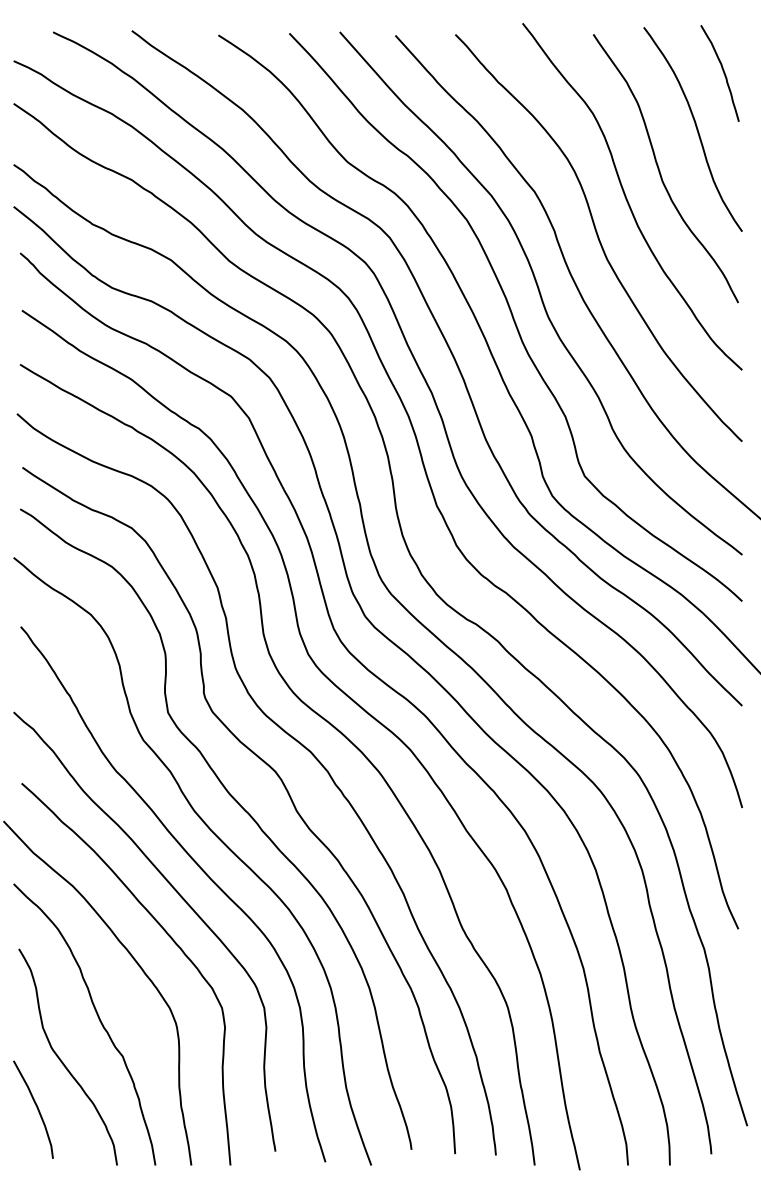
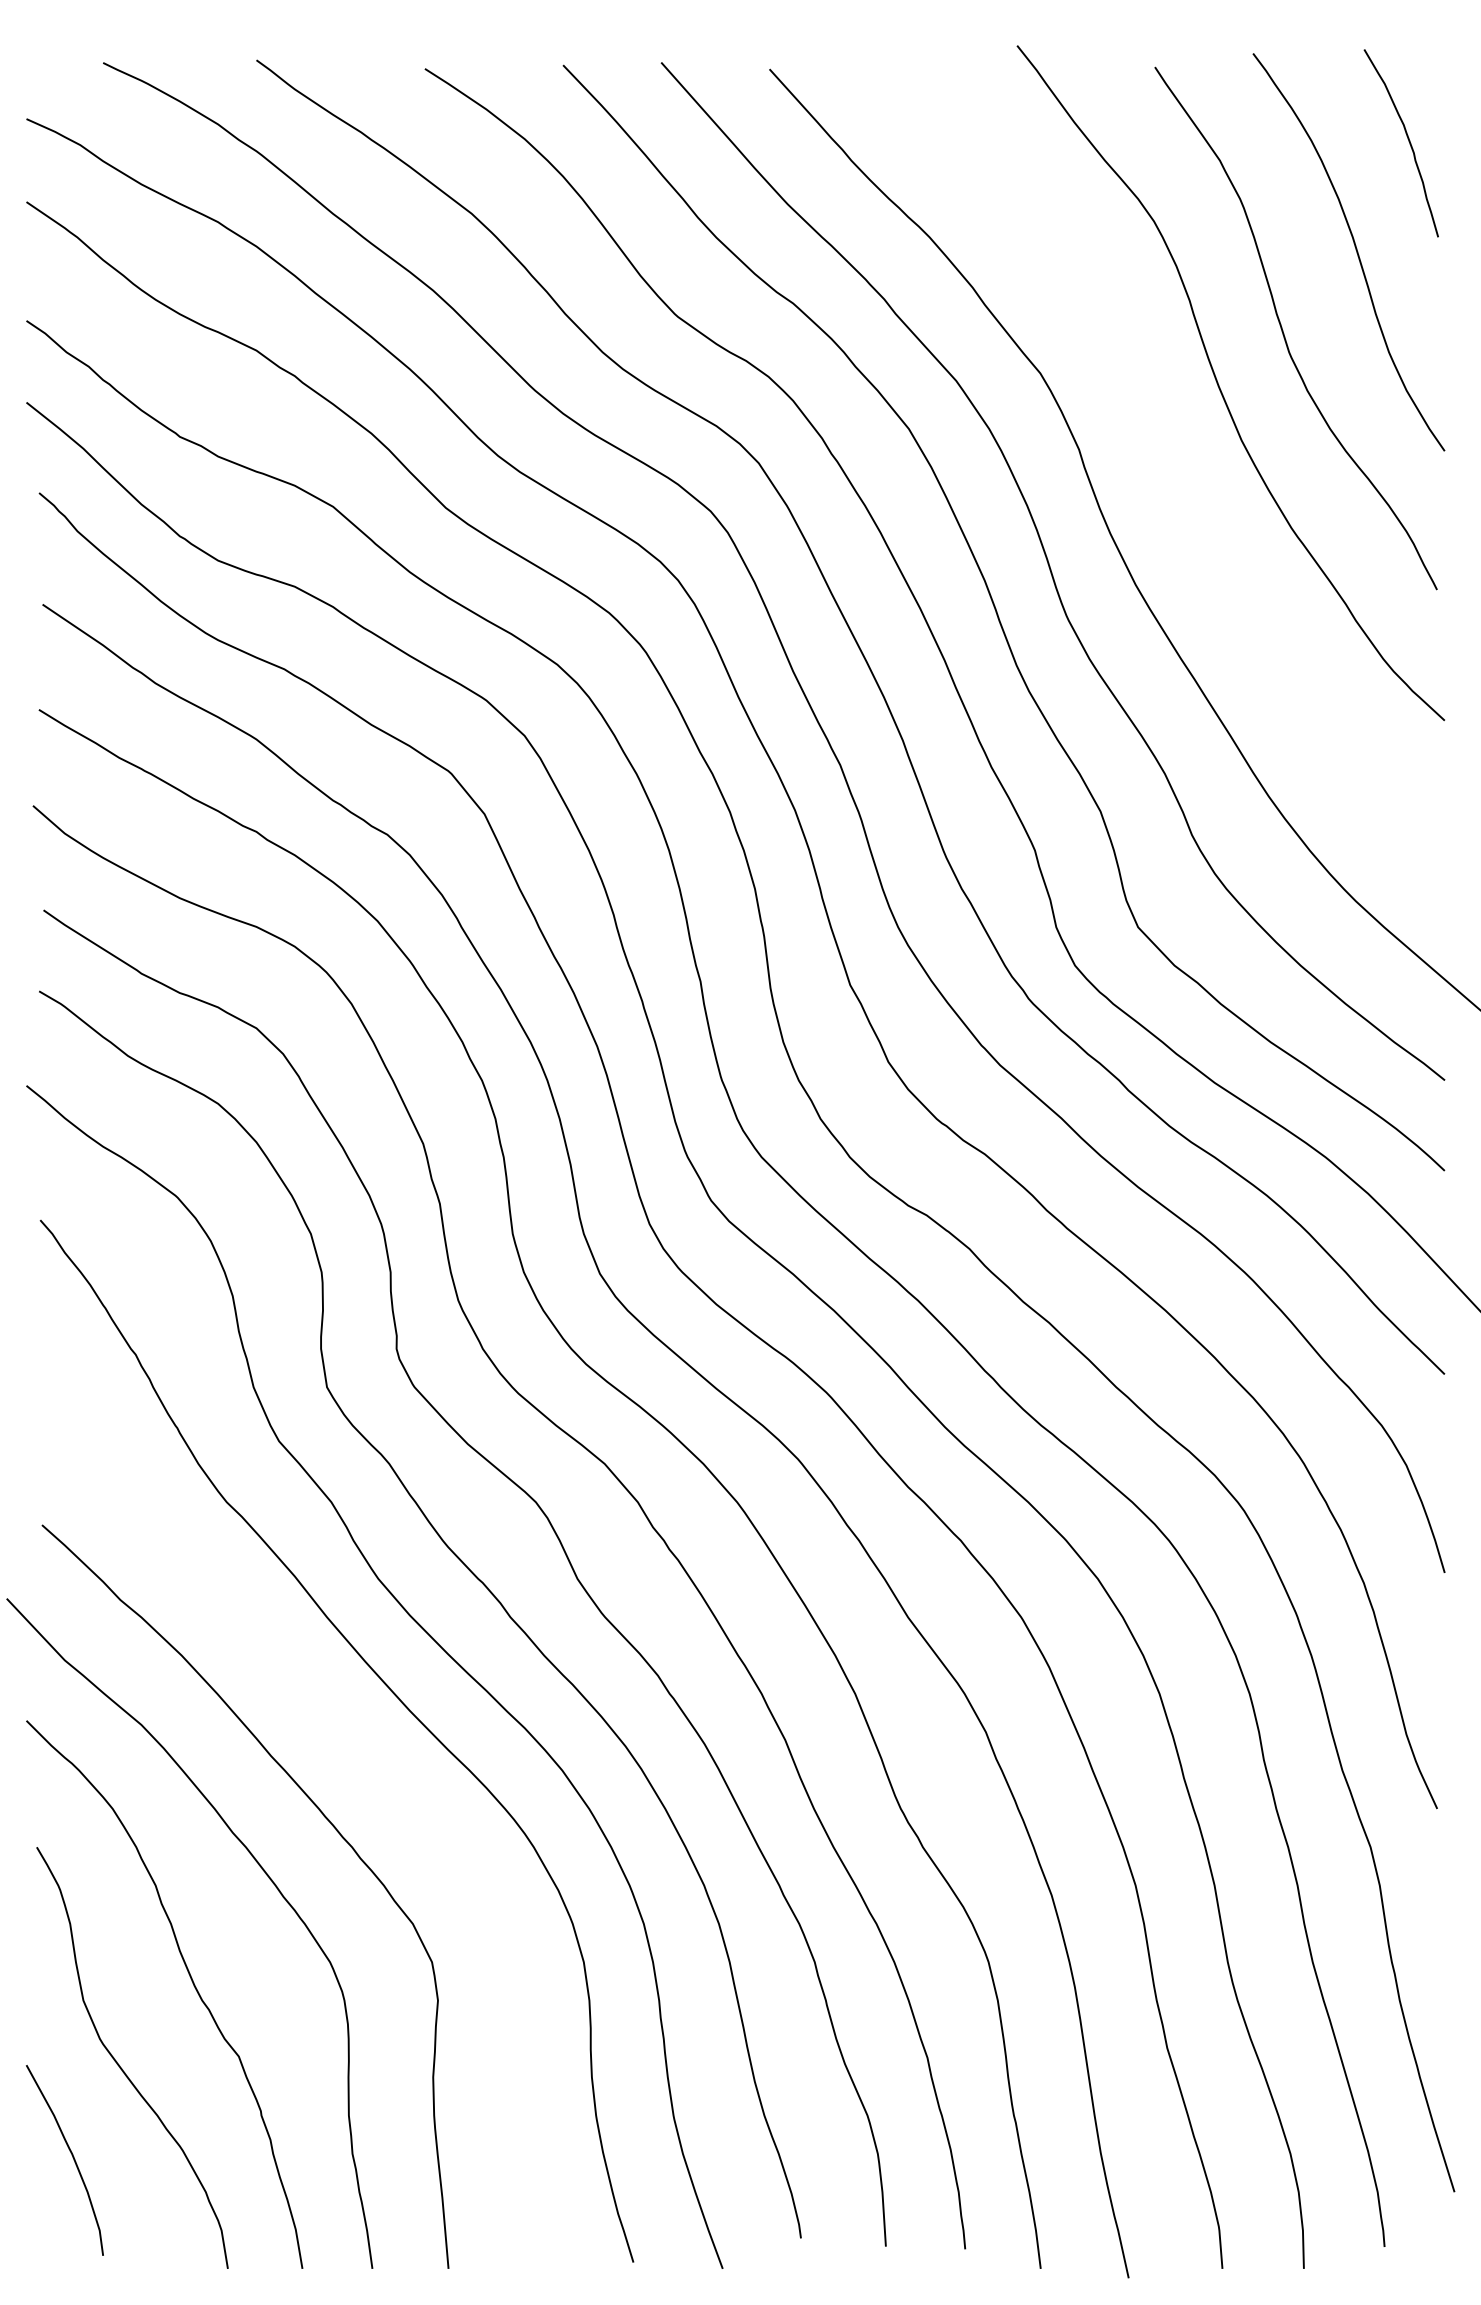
curve: (598, 237) -> (1164, 462), removed
curve: (179, 896) -> (349, 1745), removed

